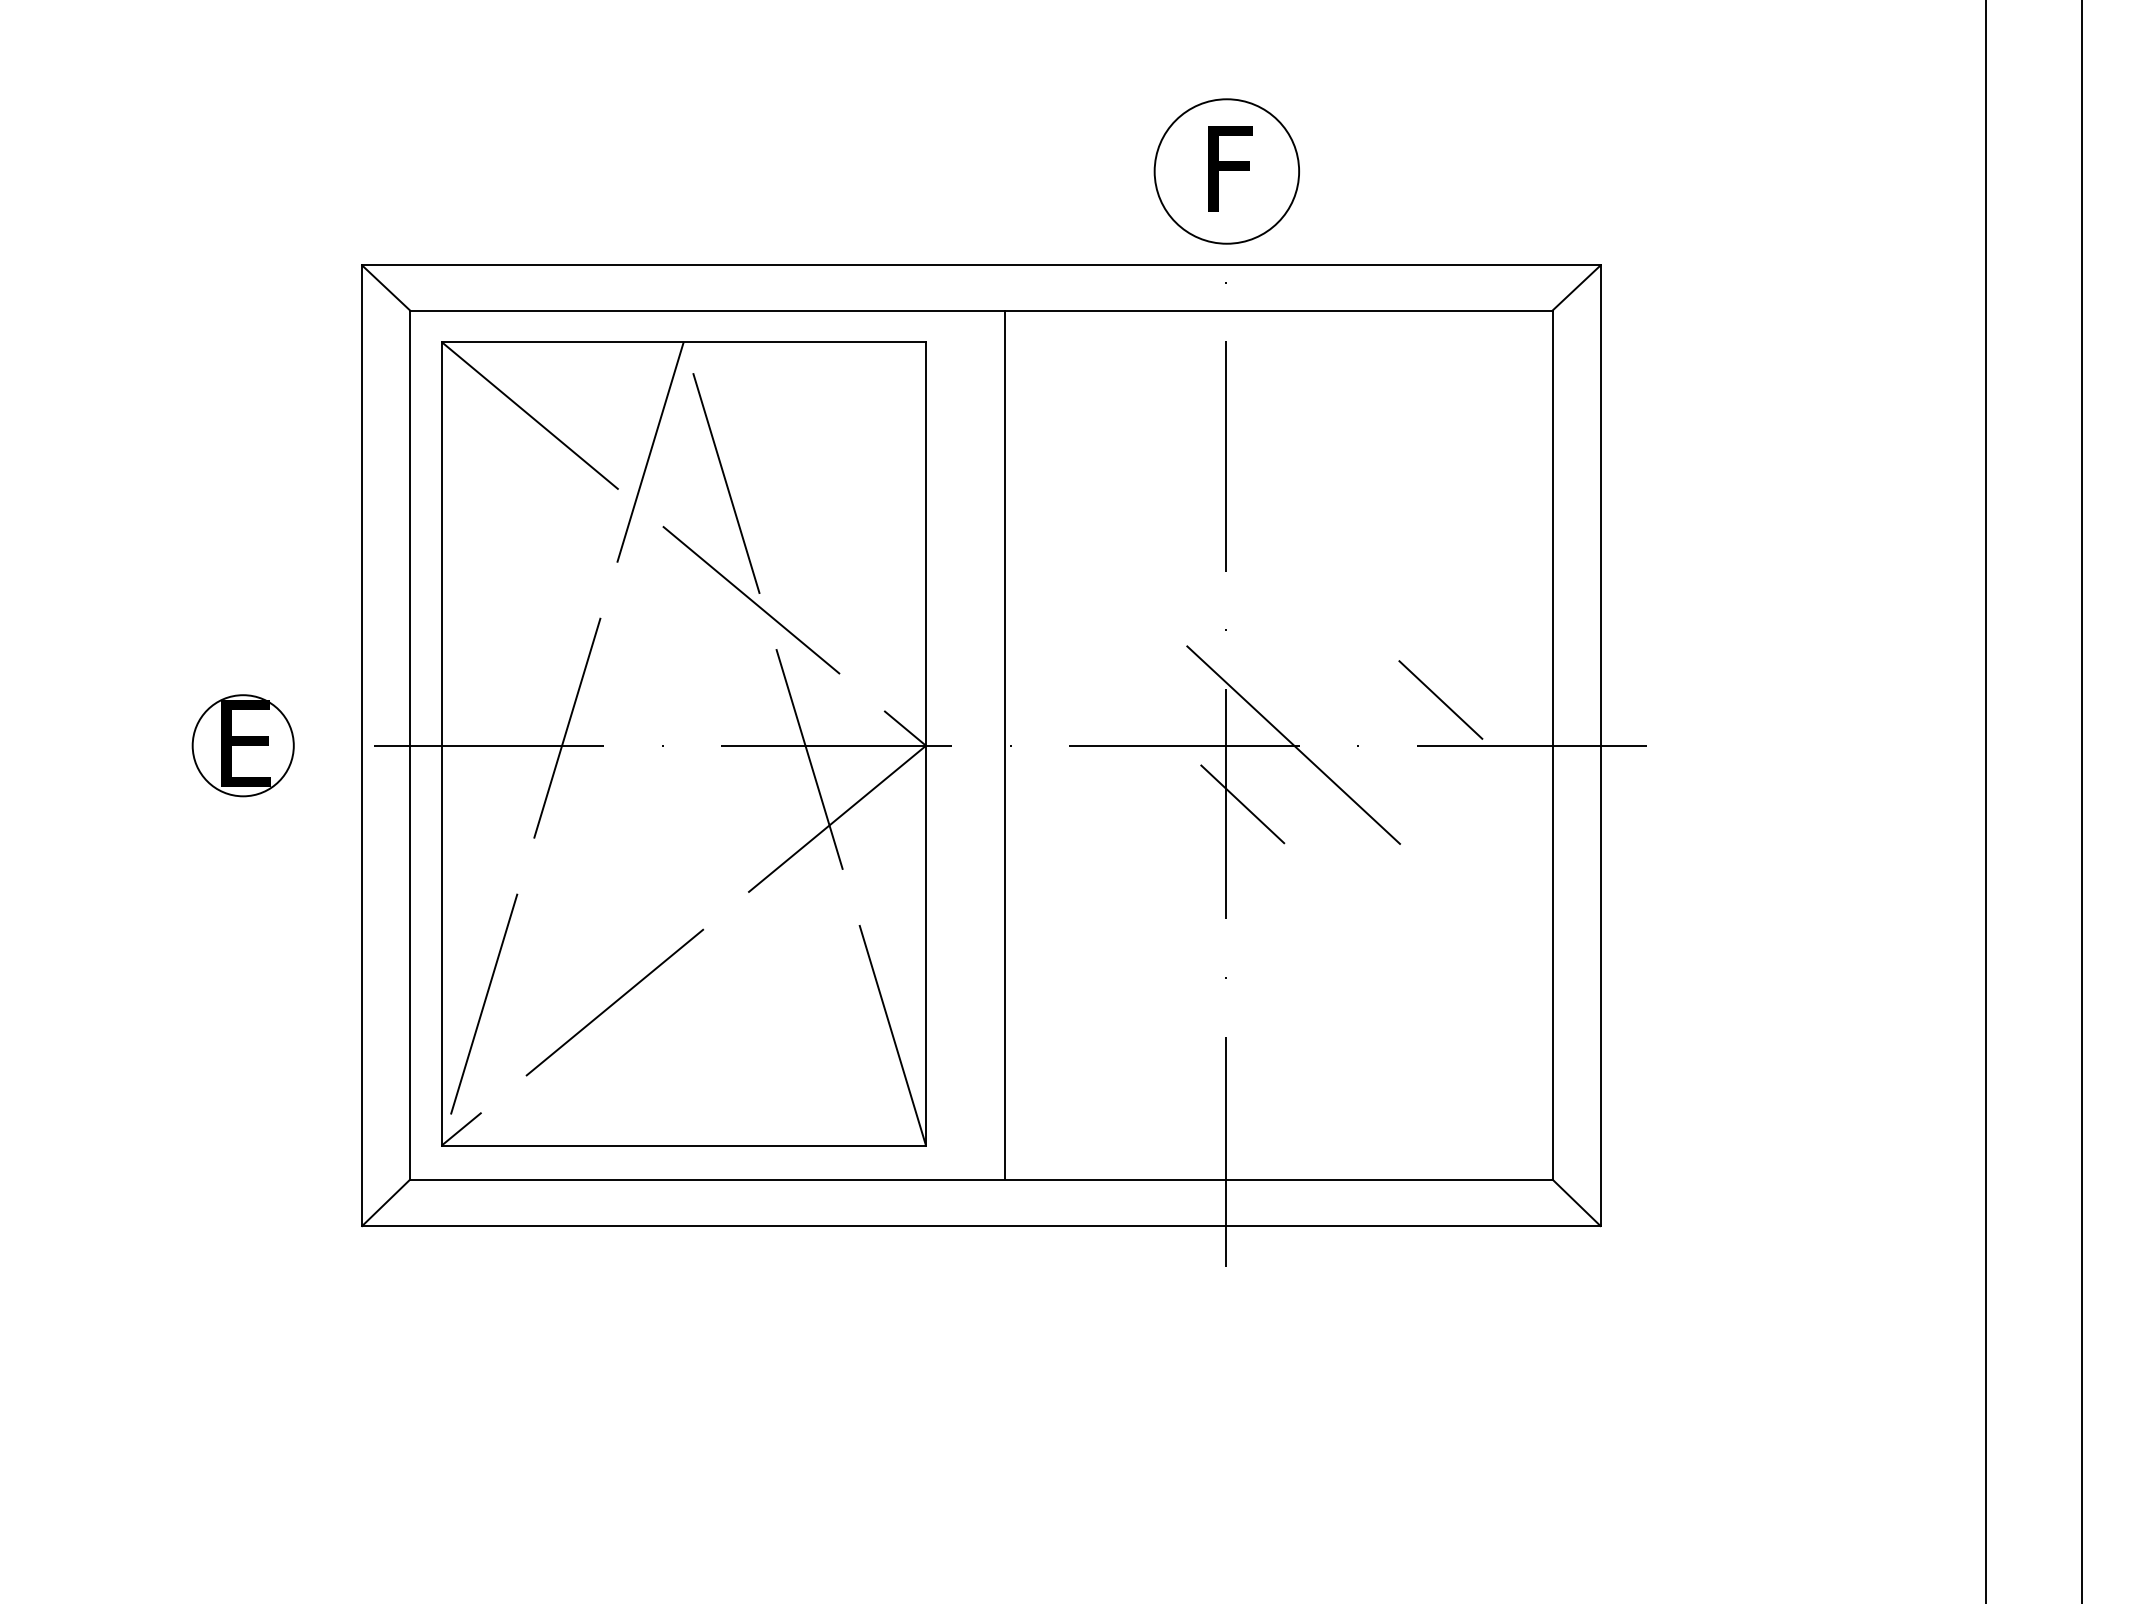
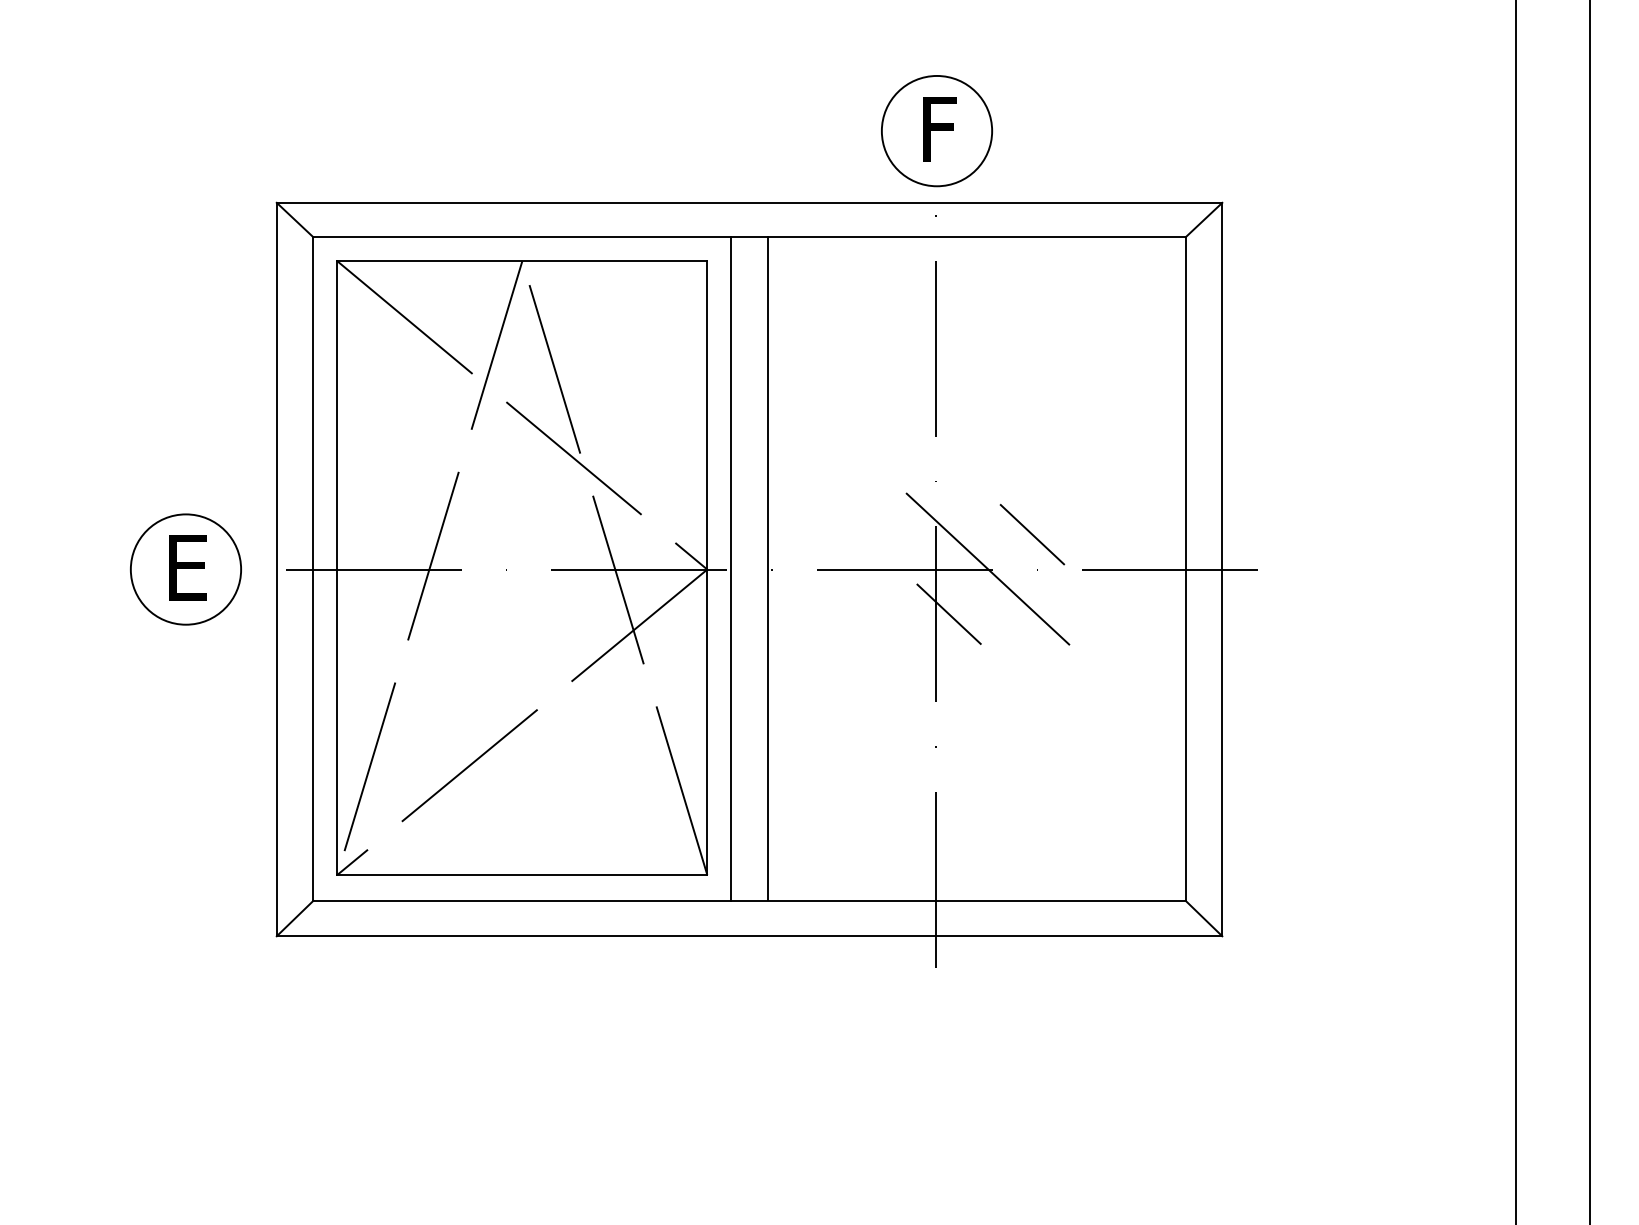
line: (1440, 699) -> (1032, 534), moved
line: (957, 744) -> (731, 568), added
circle: (243, 745) -> (186, 569), size x1.43

